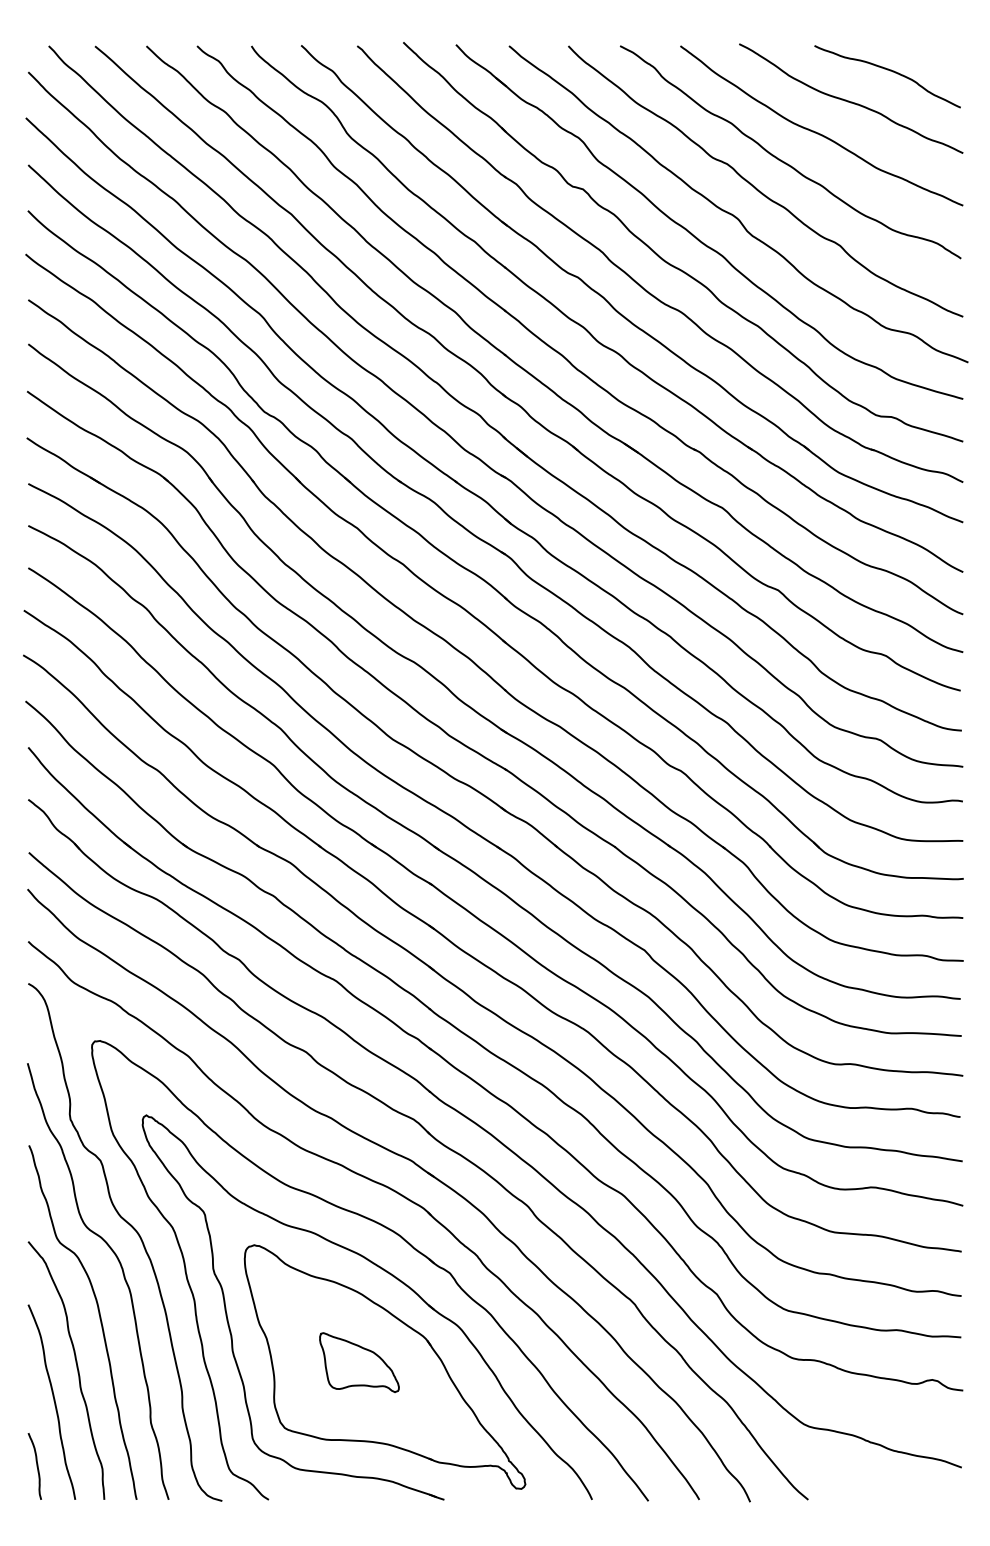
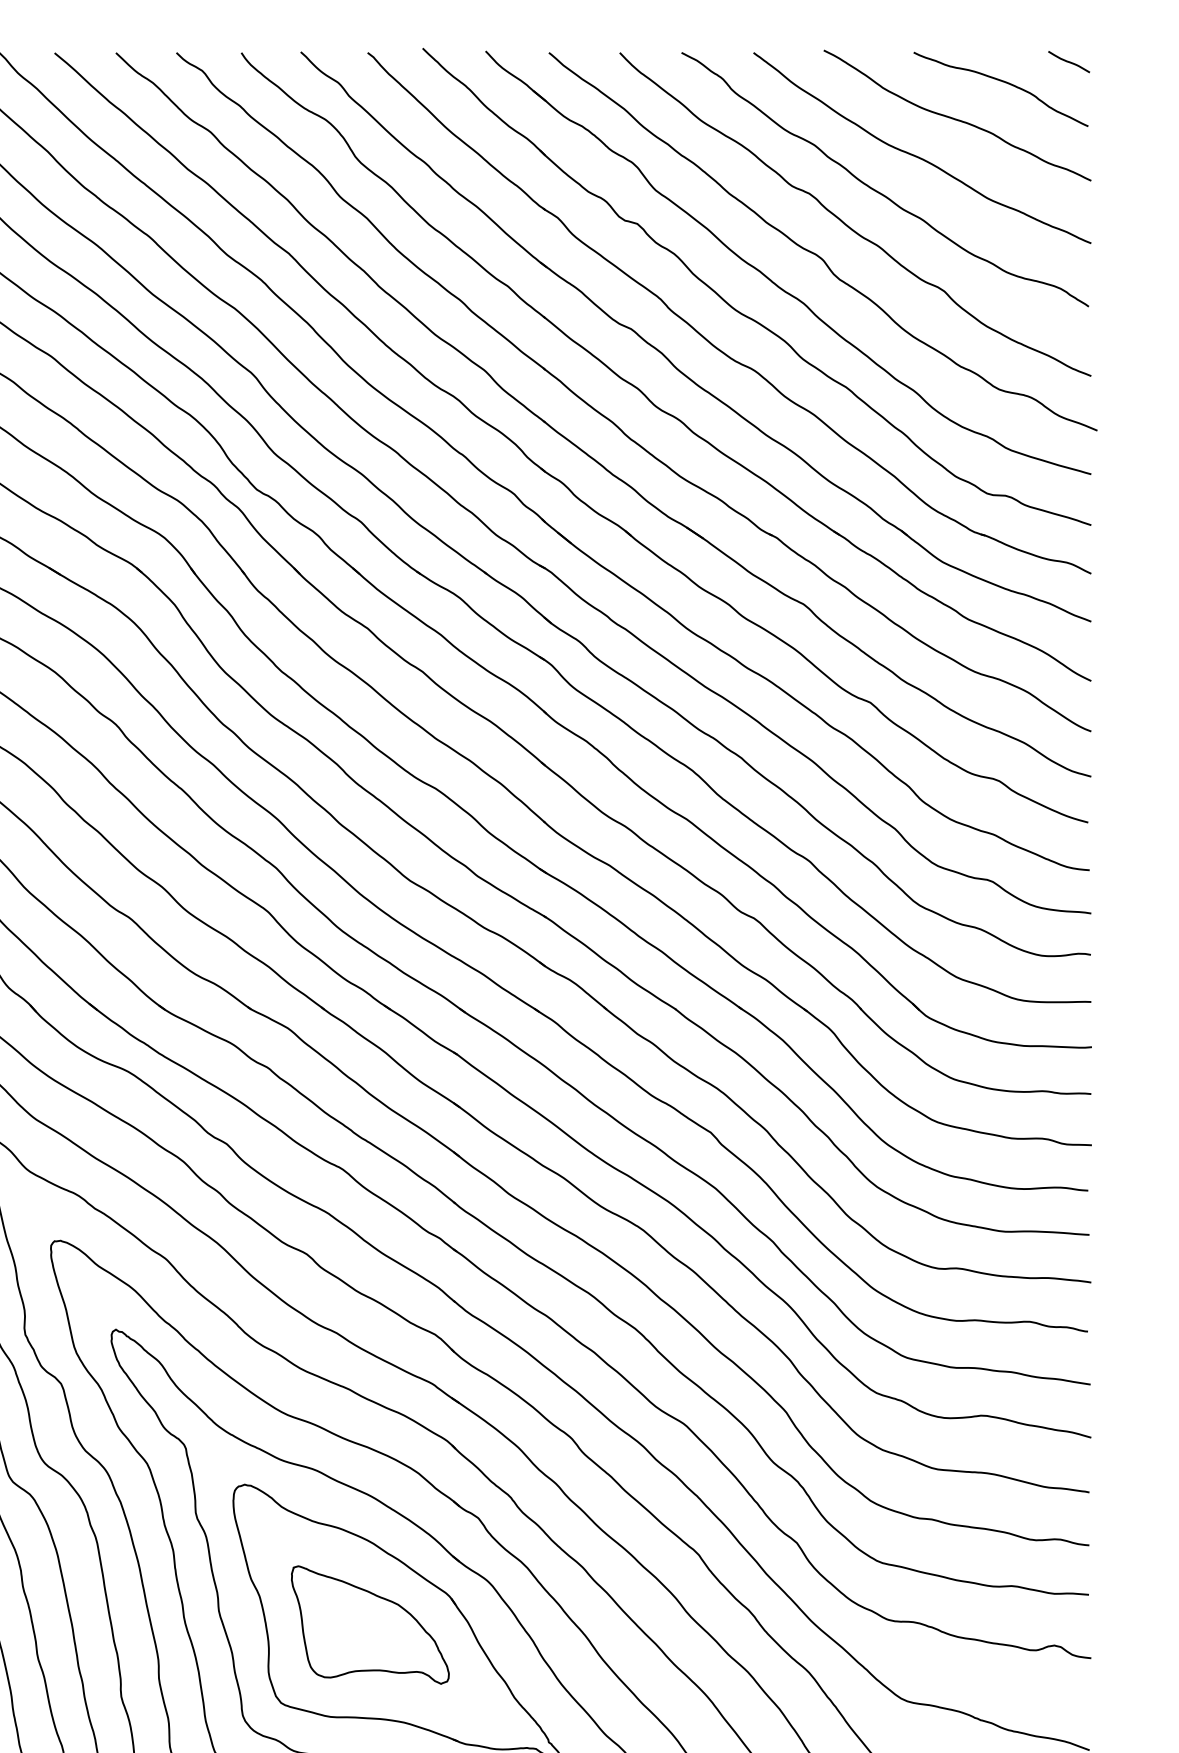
line: (944, 53) -> (1068, 61), added
part: (359, 1362) -> (370, 1624), size x1.67

